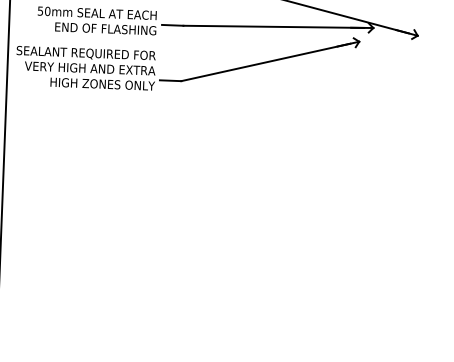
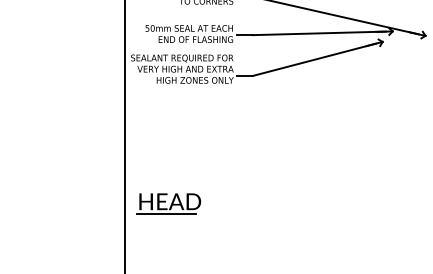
part: (60, 249) -> (168, 203), added

